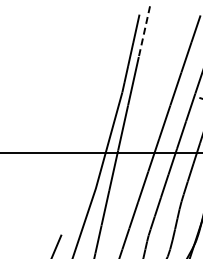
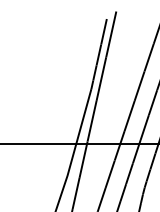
line: (144, 31) -> (111, 34), dashed -> solid

